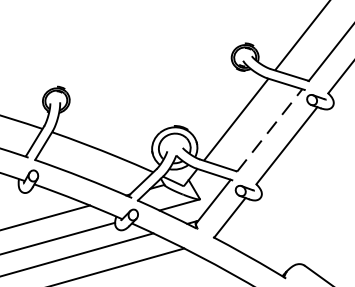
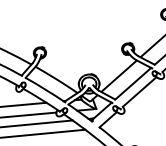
line: (270, 129) -> (133, 83), dashed -> solid

